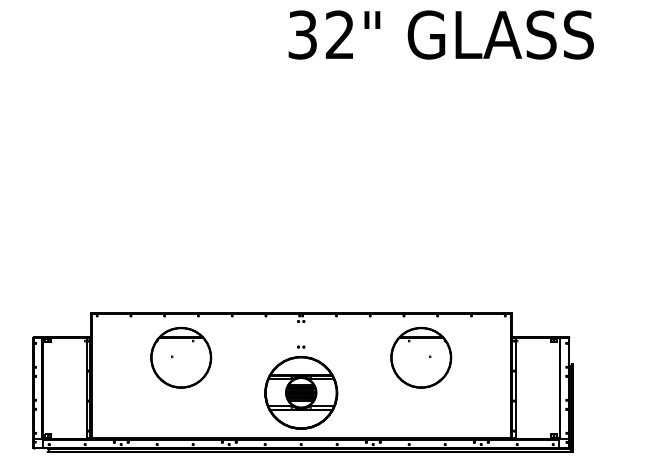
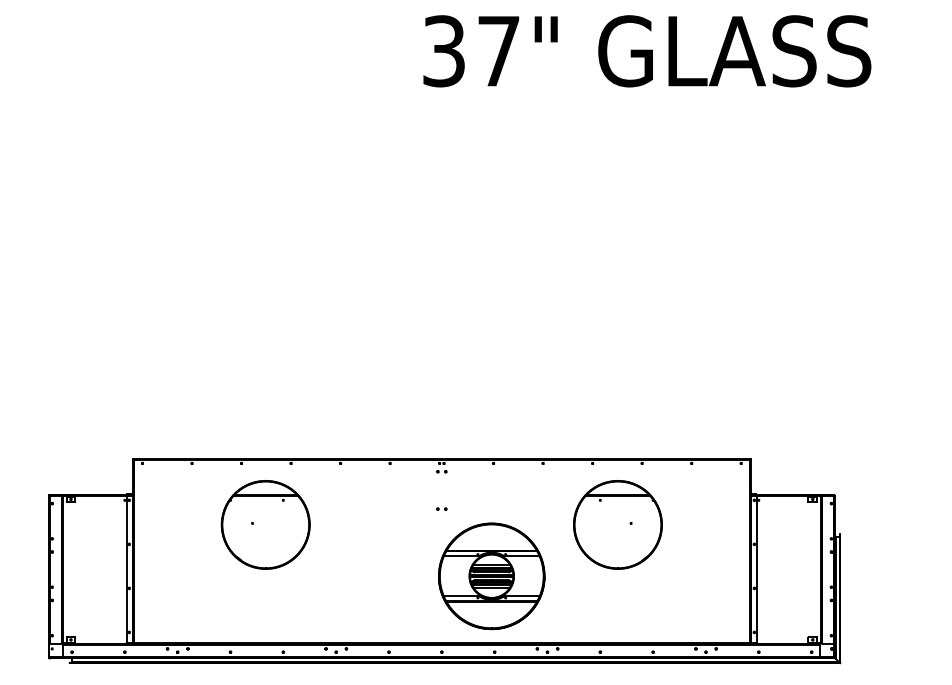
text: (339, 34) -> (498, 50), 32" -> 37"
part: (301, 392) -> (492, 575), moved

